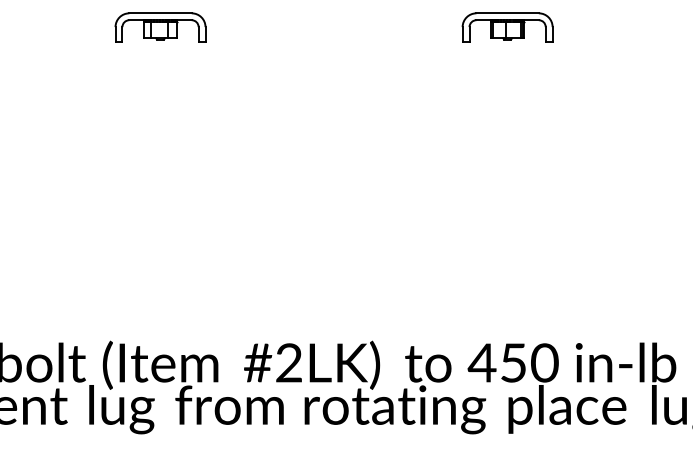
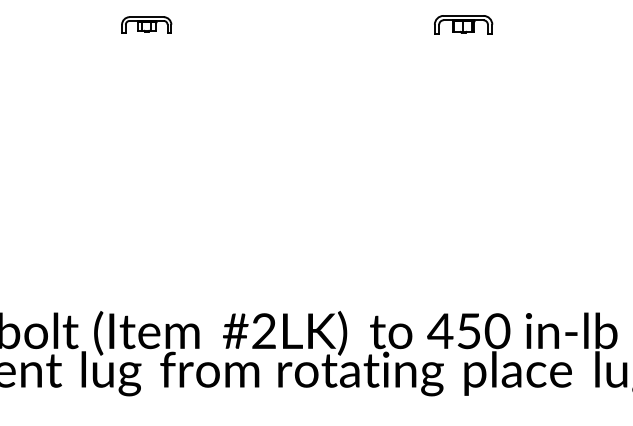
part: (160, 27) -> (146, 24), size x0.6
part: (507, 27) -> (463, 24), size x0.7

